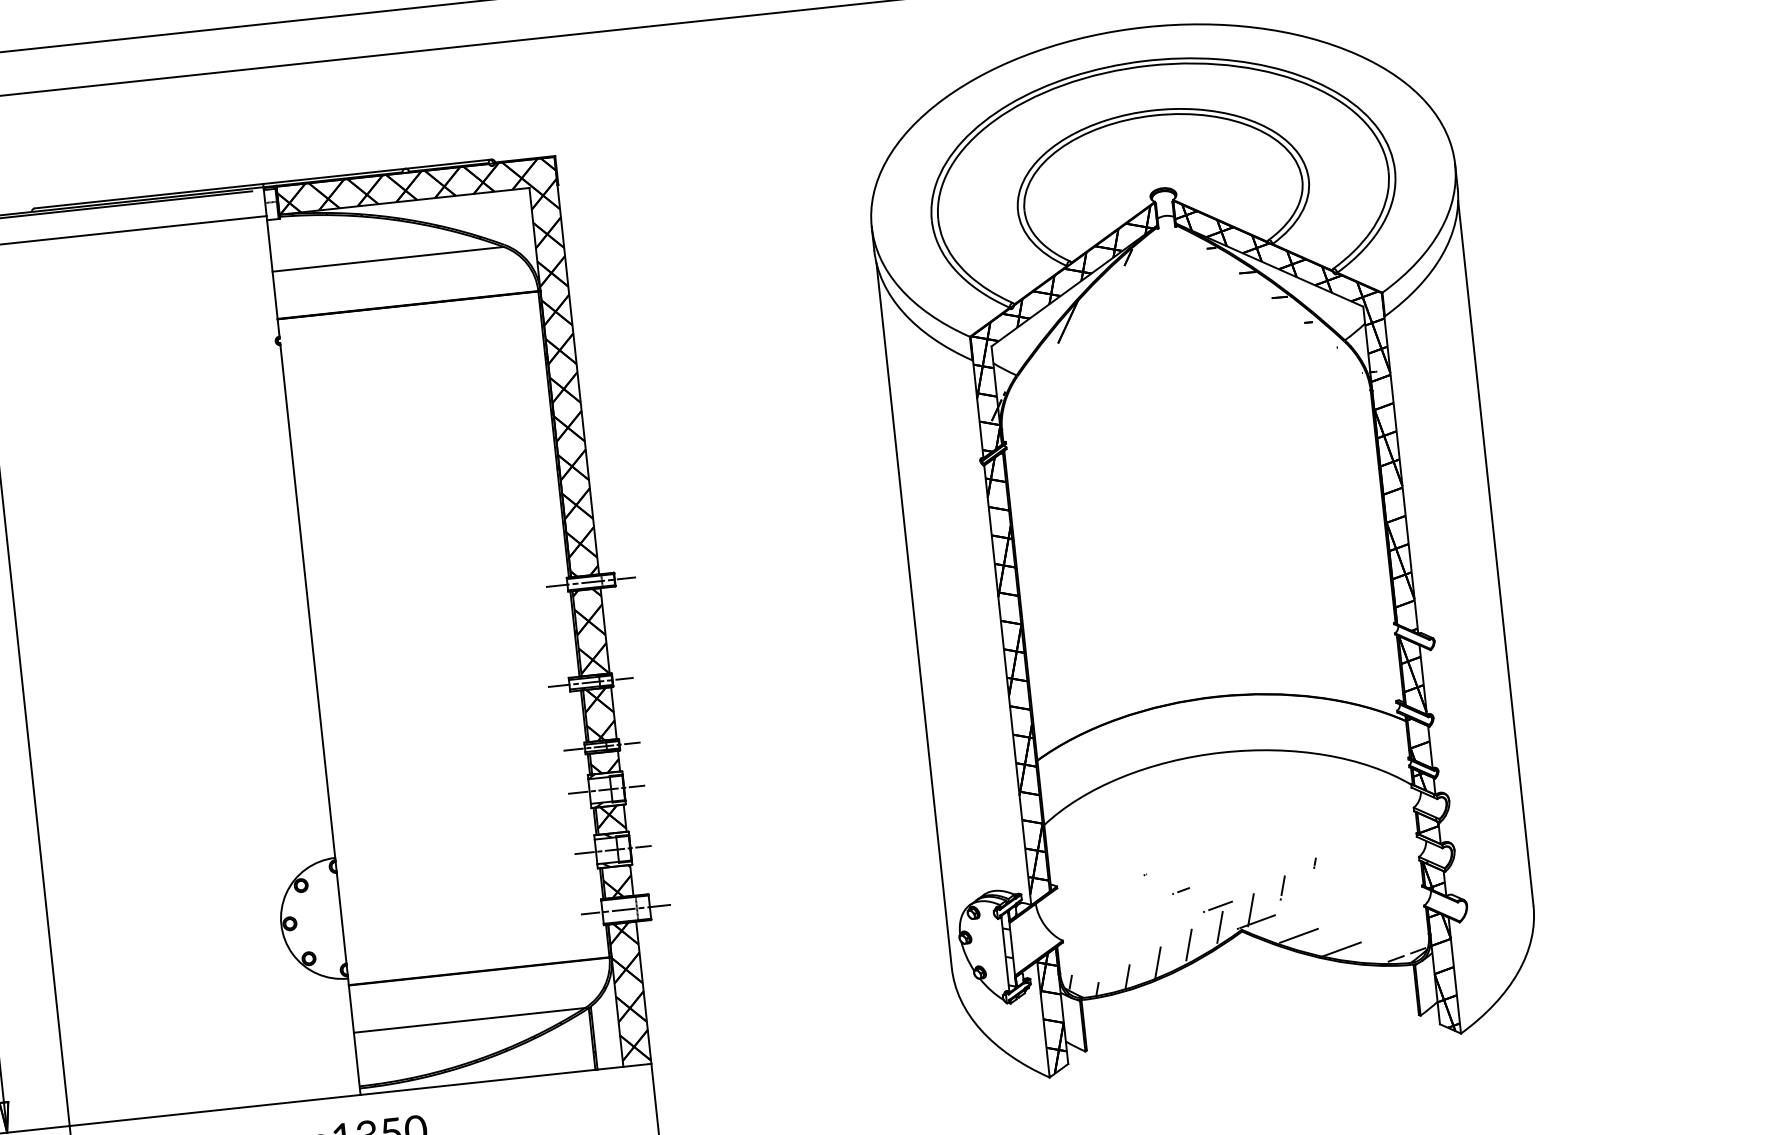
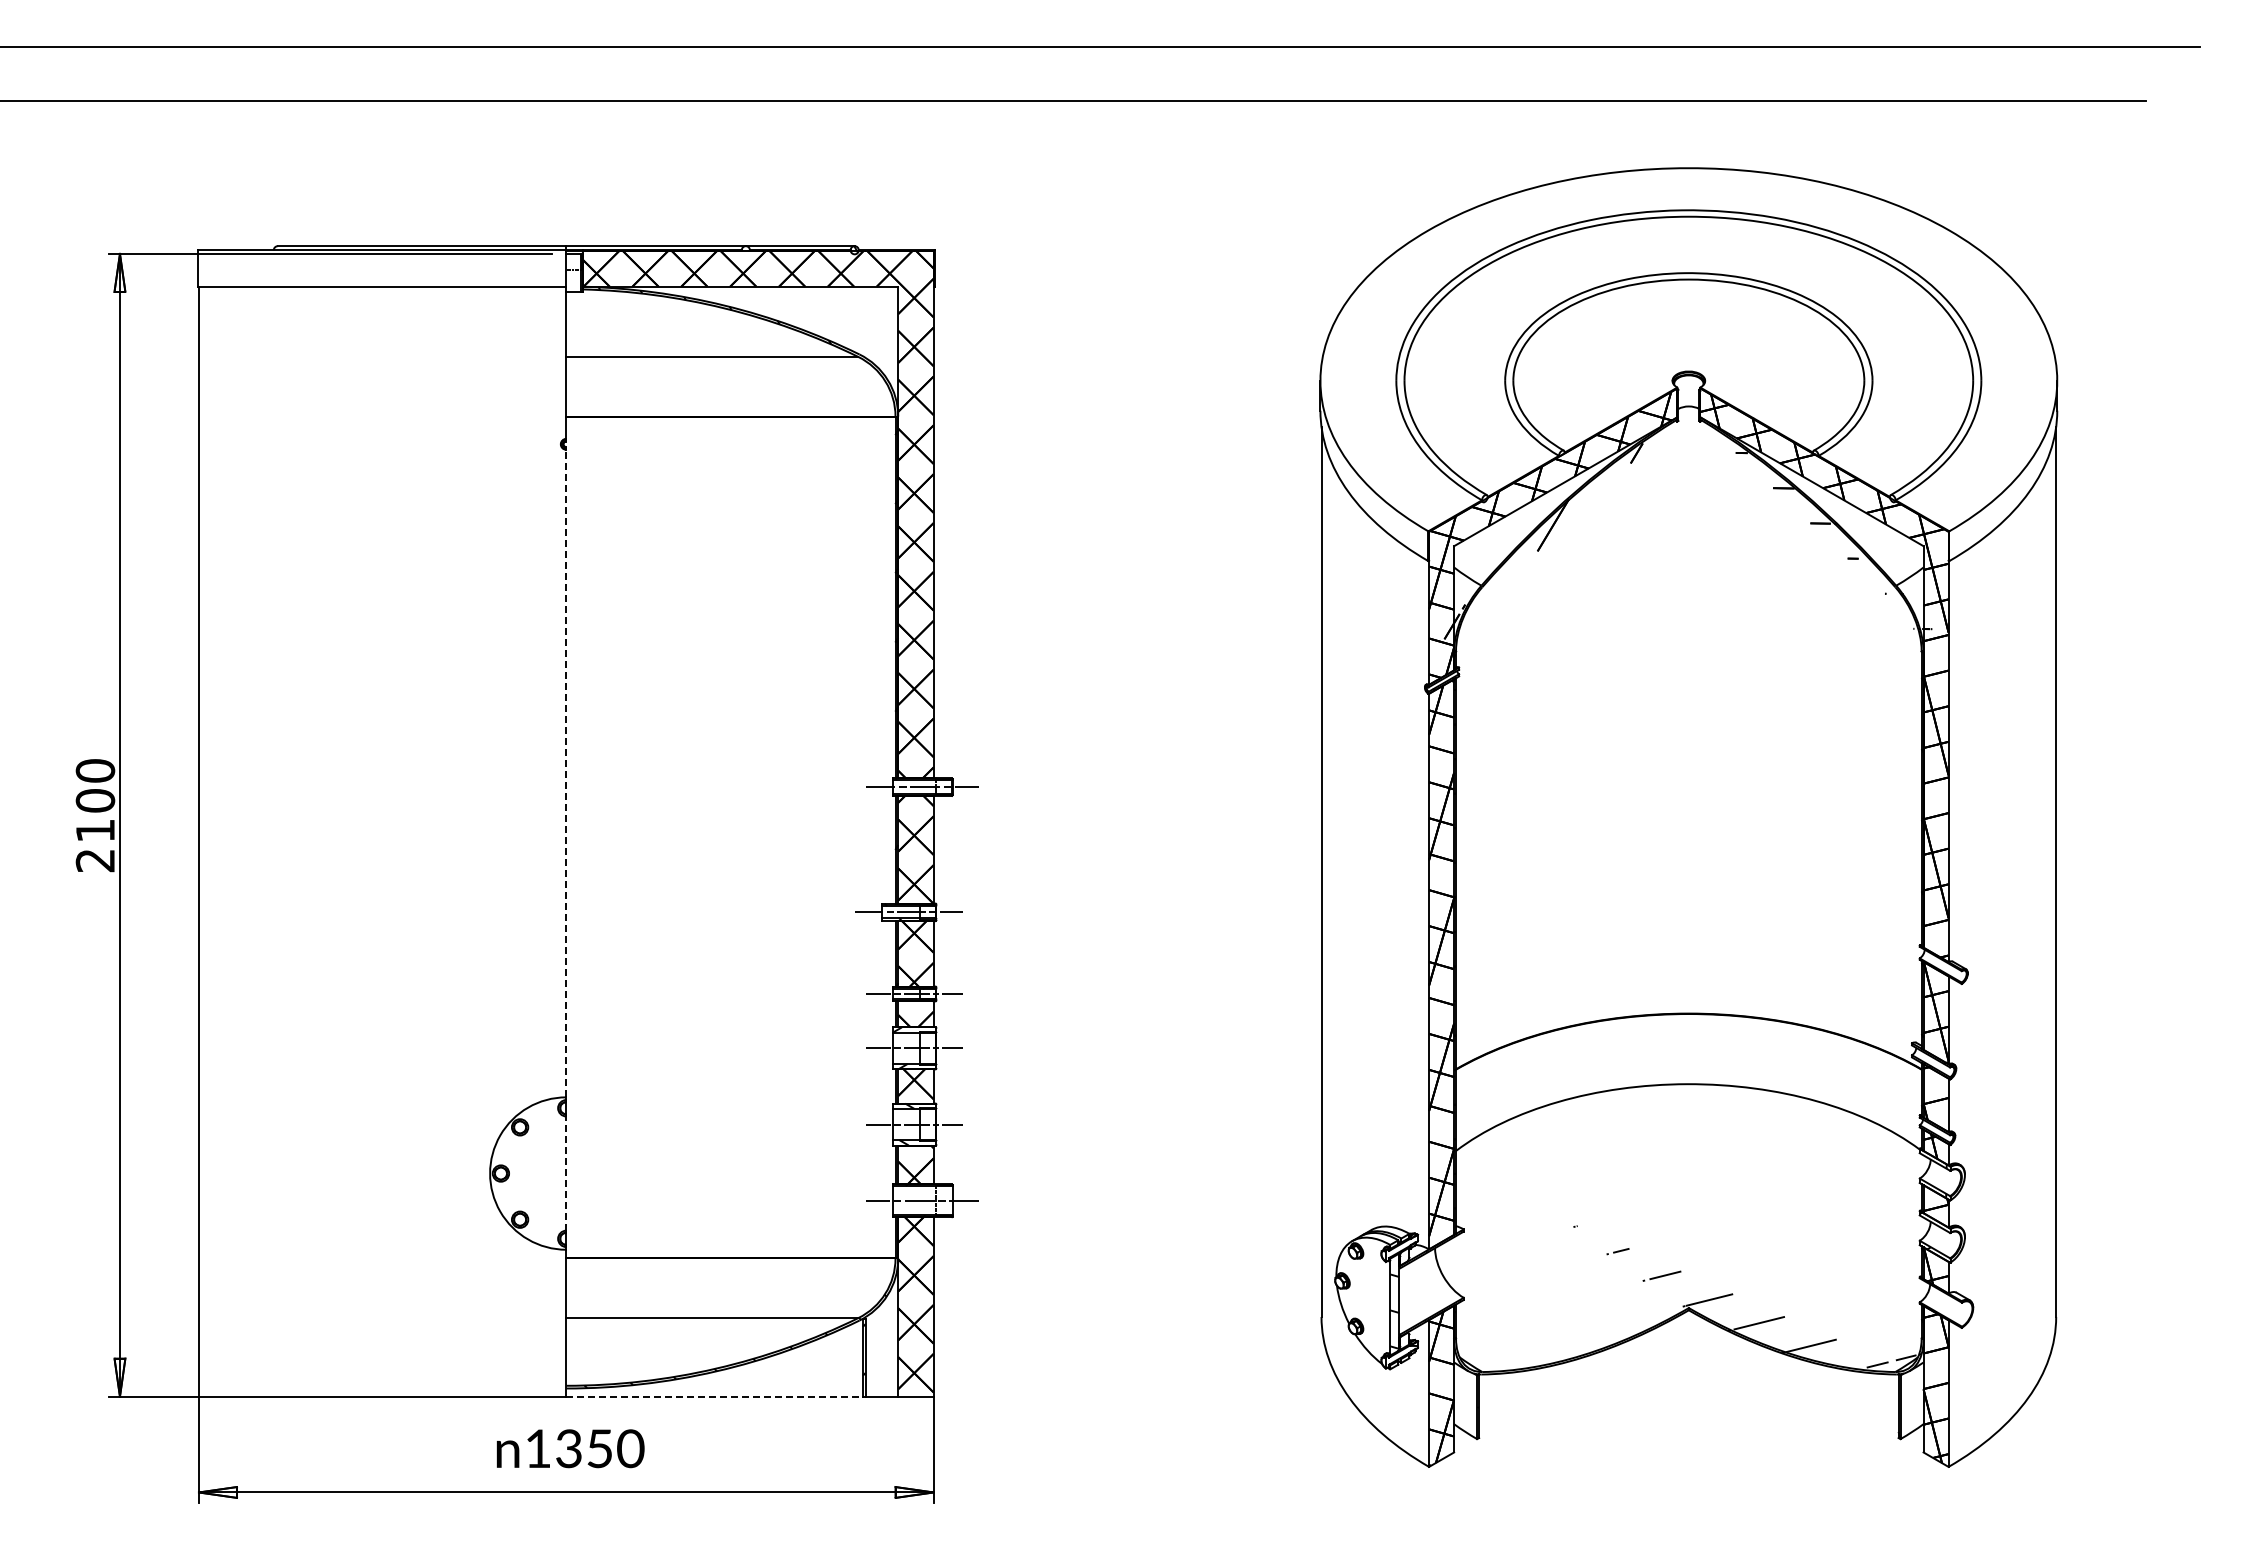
line: (308, 601) -> (566, 773), solid -> dashed
line: (341, 918) -> (566, 1173), solid -> dashed
hatch: (1191, 928) -> (1626, 1299), removed
line: (478, 1082) -> (715, 1396), solid -> dashed

